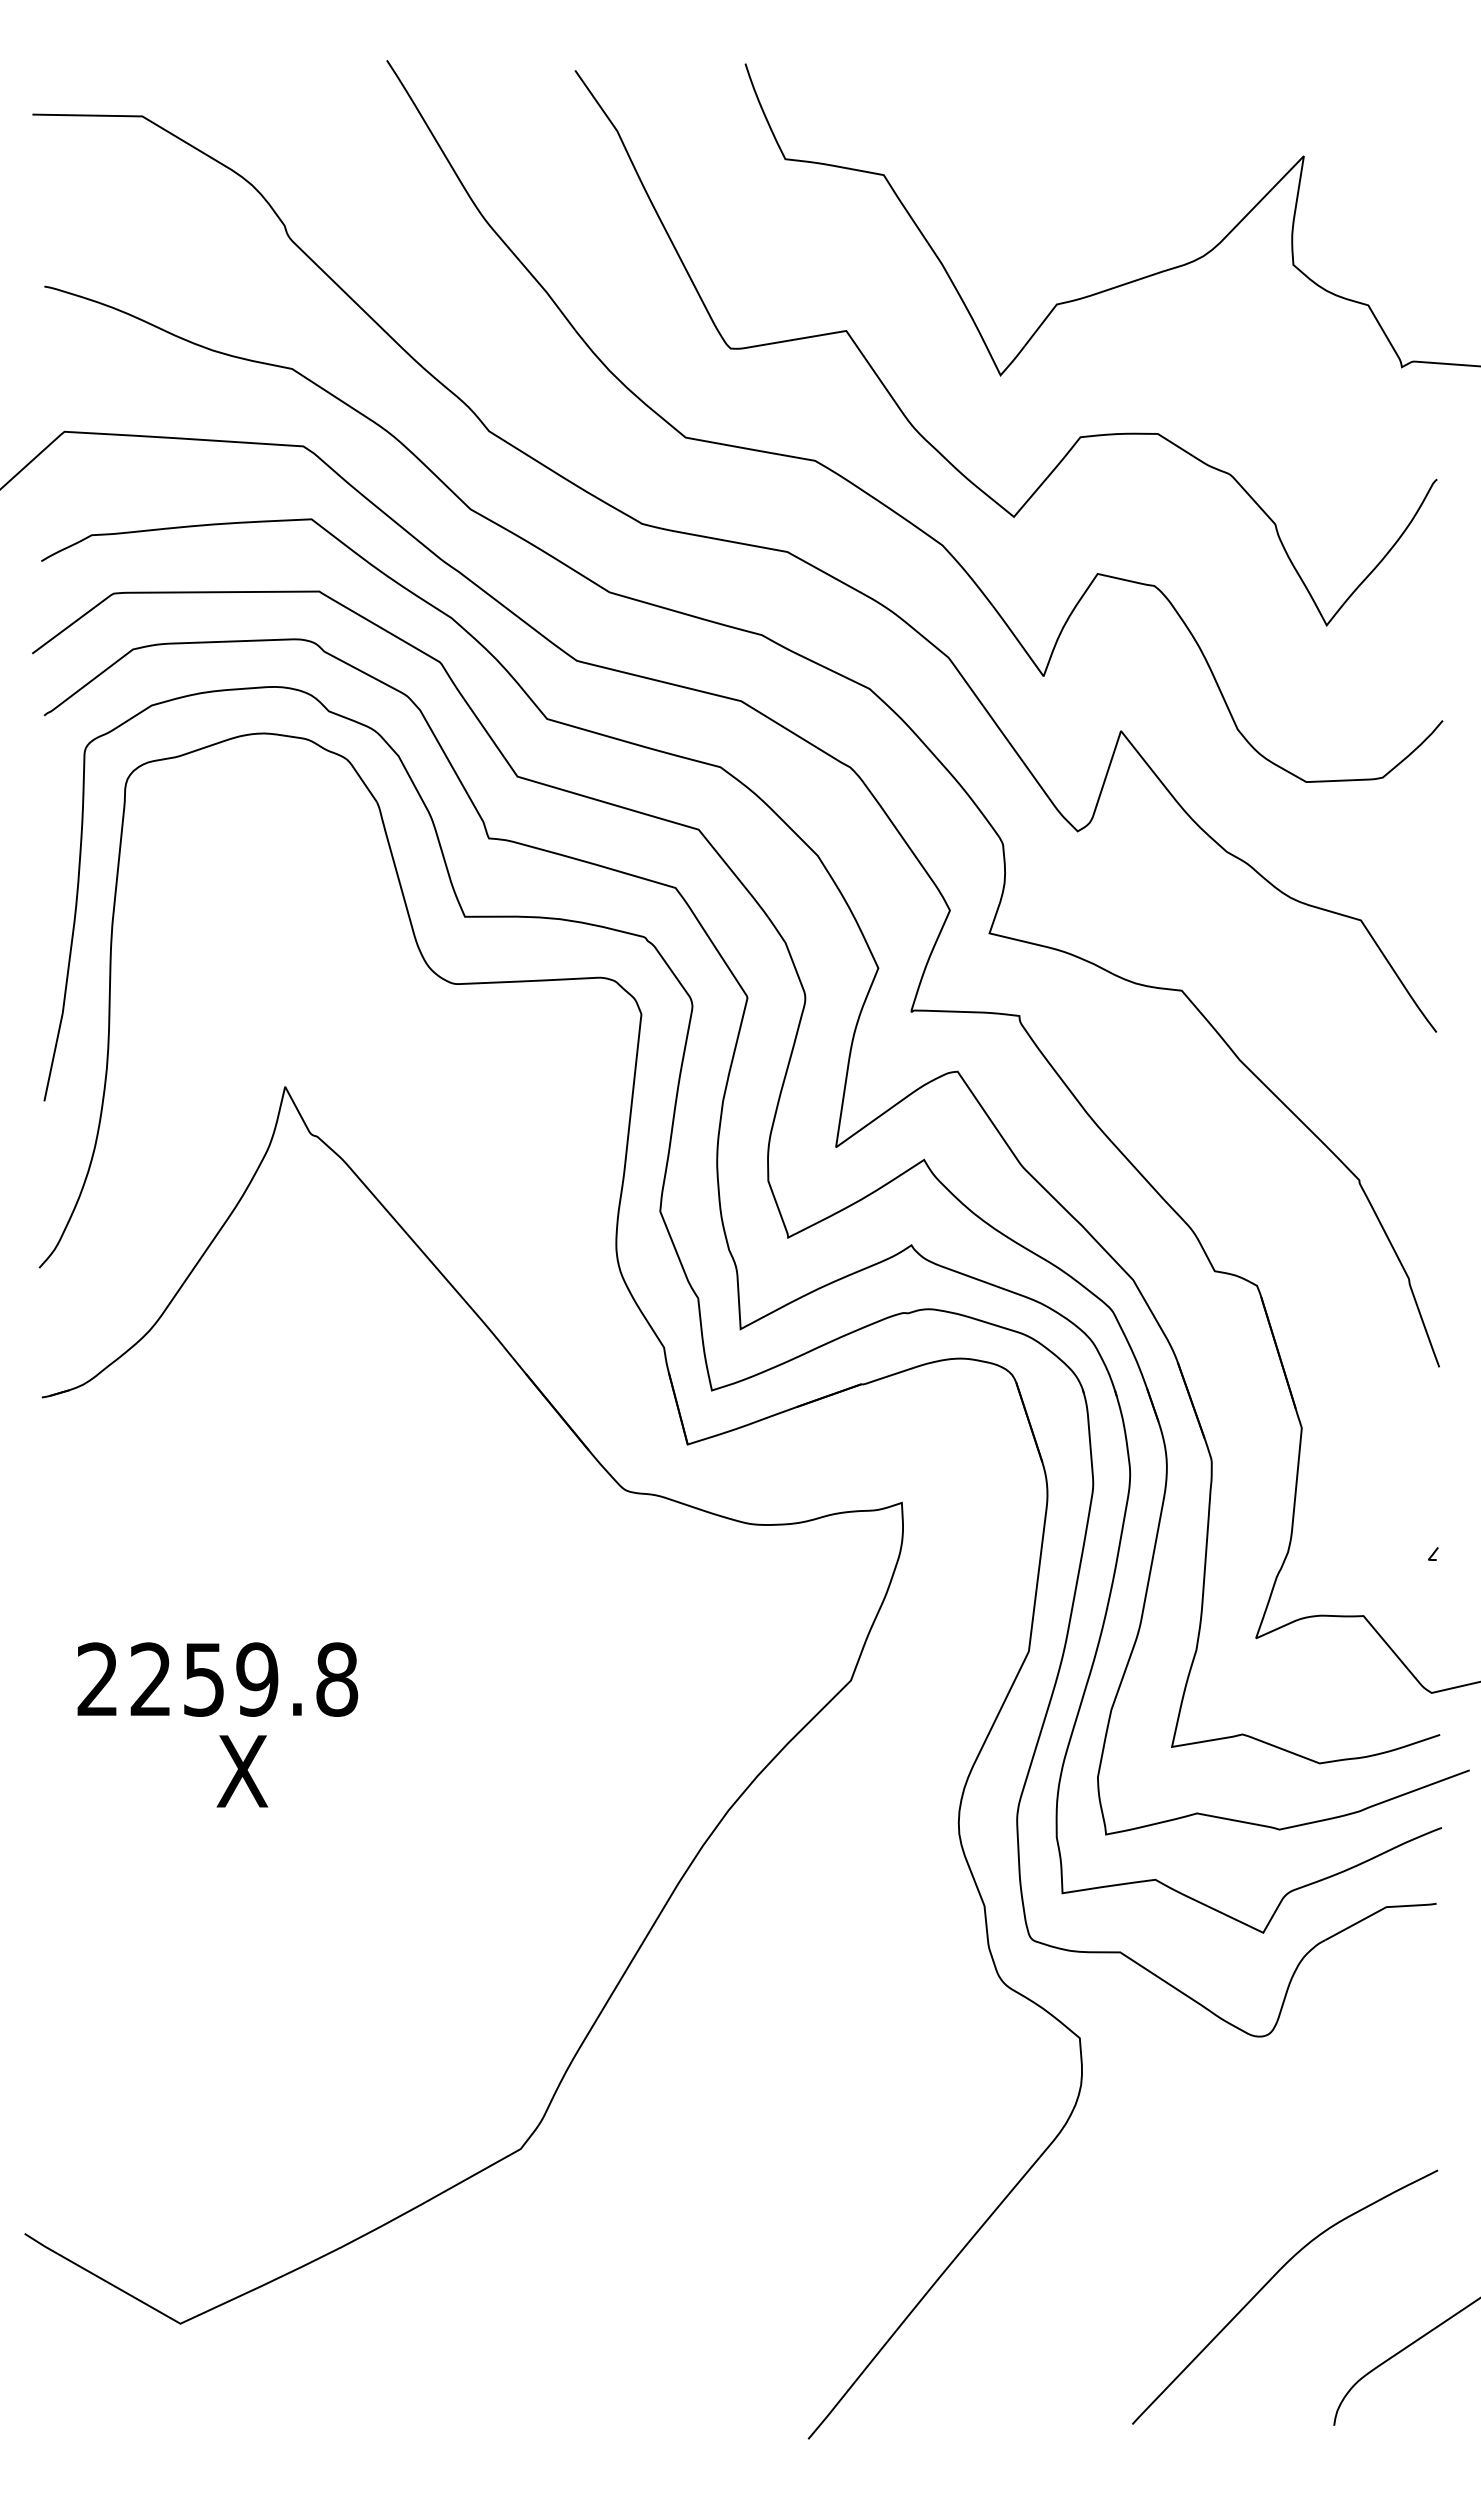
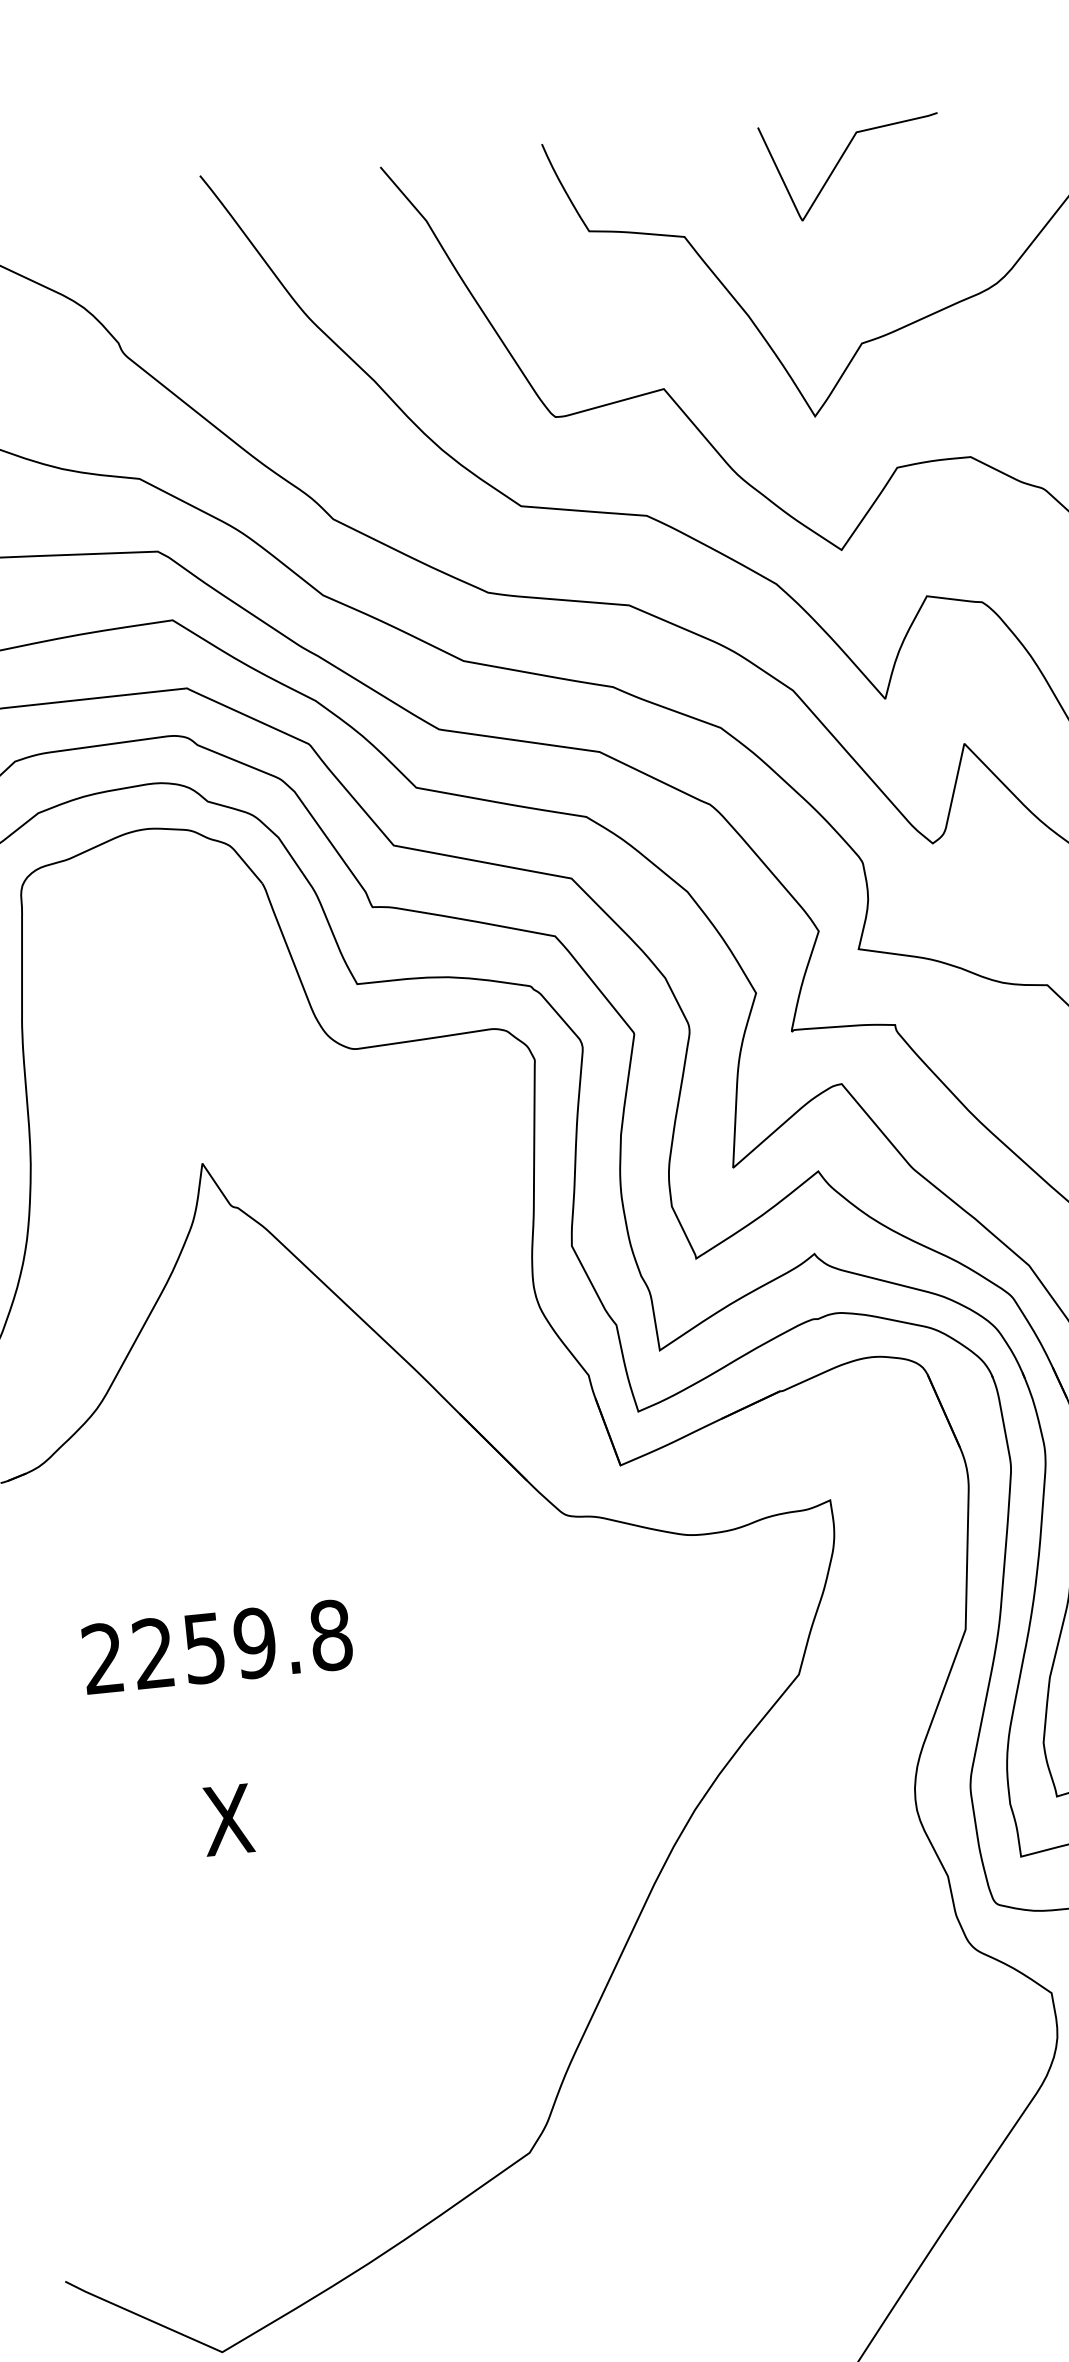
curve: (1055, 110) -> (841, 158), added
text: (217, 1679) -> (217, 1646), moved

